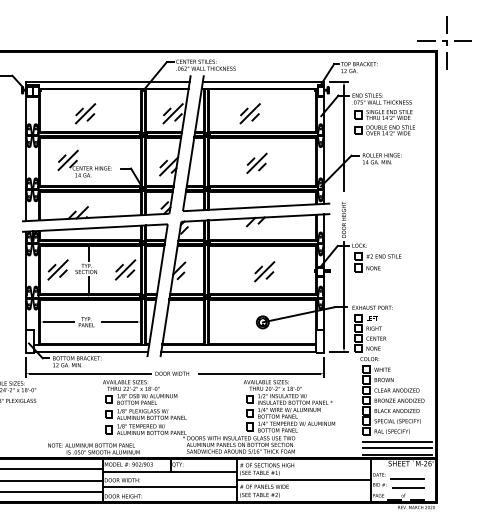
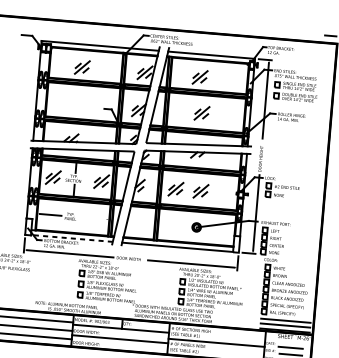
part: (84, 163) -> (78, 103), removed
part: (229, 271) -> (175, 189), added
line: (118, 322) -> (93, 218), removed
line: (90, 352) -> (71, 238), solid -> dashed

